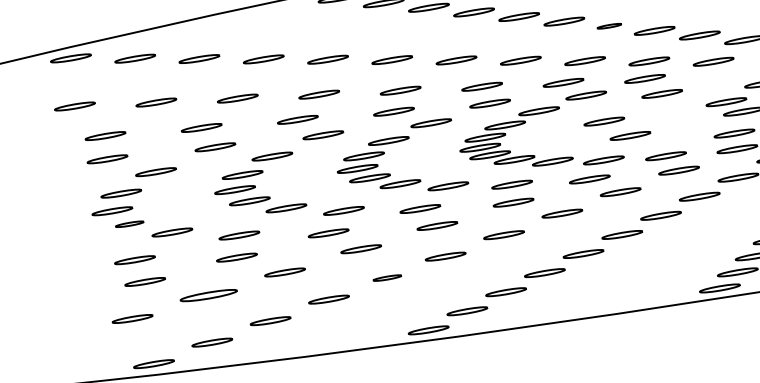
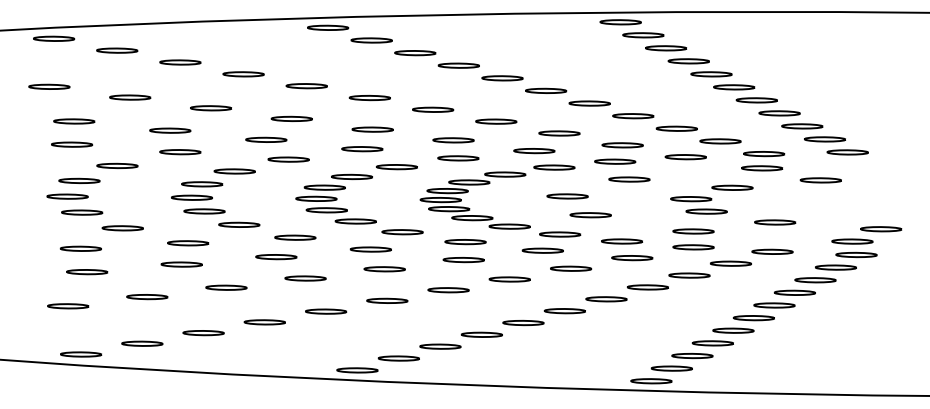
part: (609, 26) -> (589, 103), size x1.67
part: (129, 224) -> (82, 212), size x1.43
part: (387, 277) -> (326, 311), size x1.43
part: (209, 296) -> (147, 297), size x0.71

